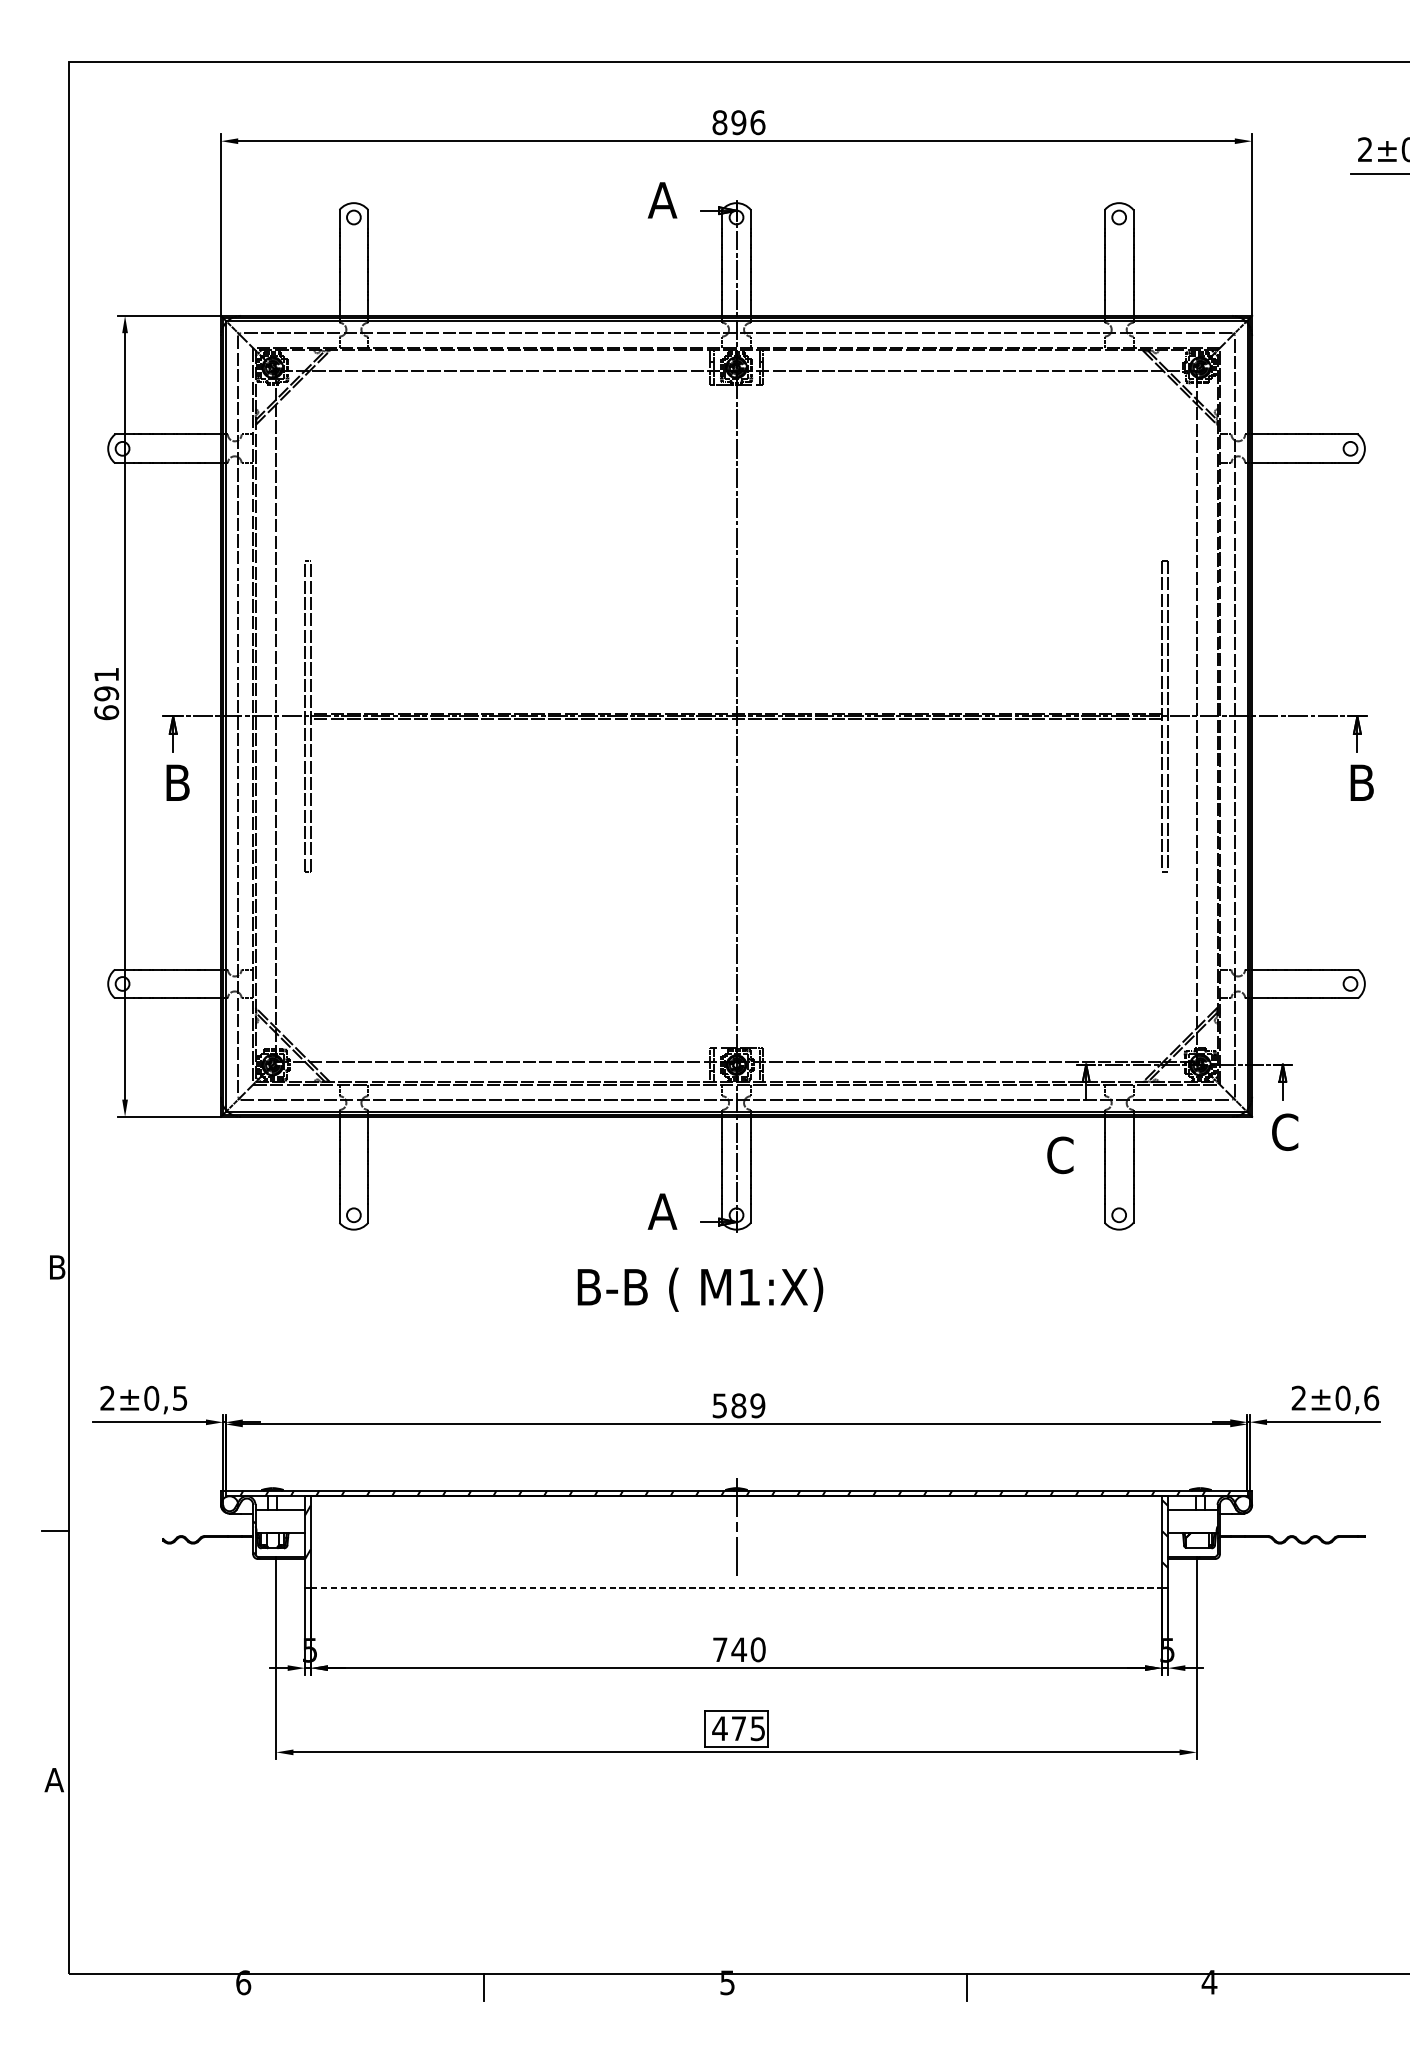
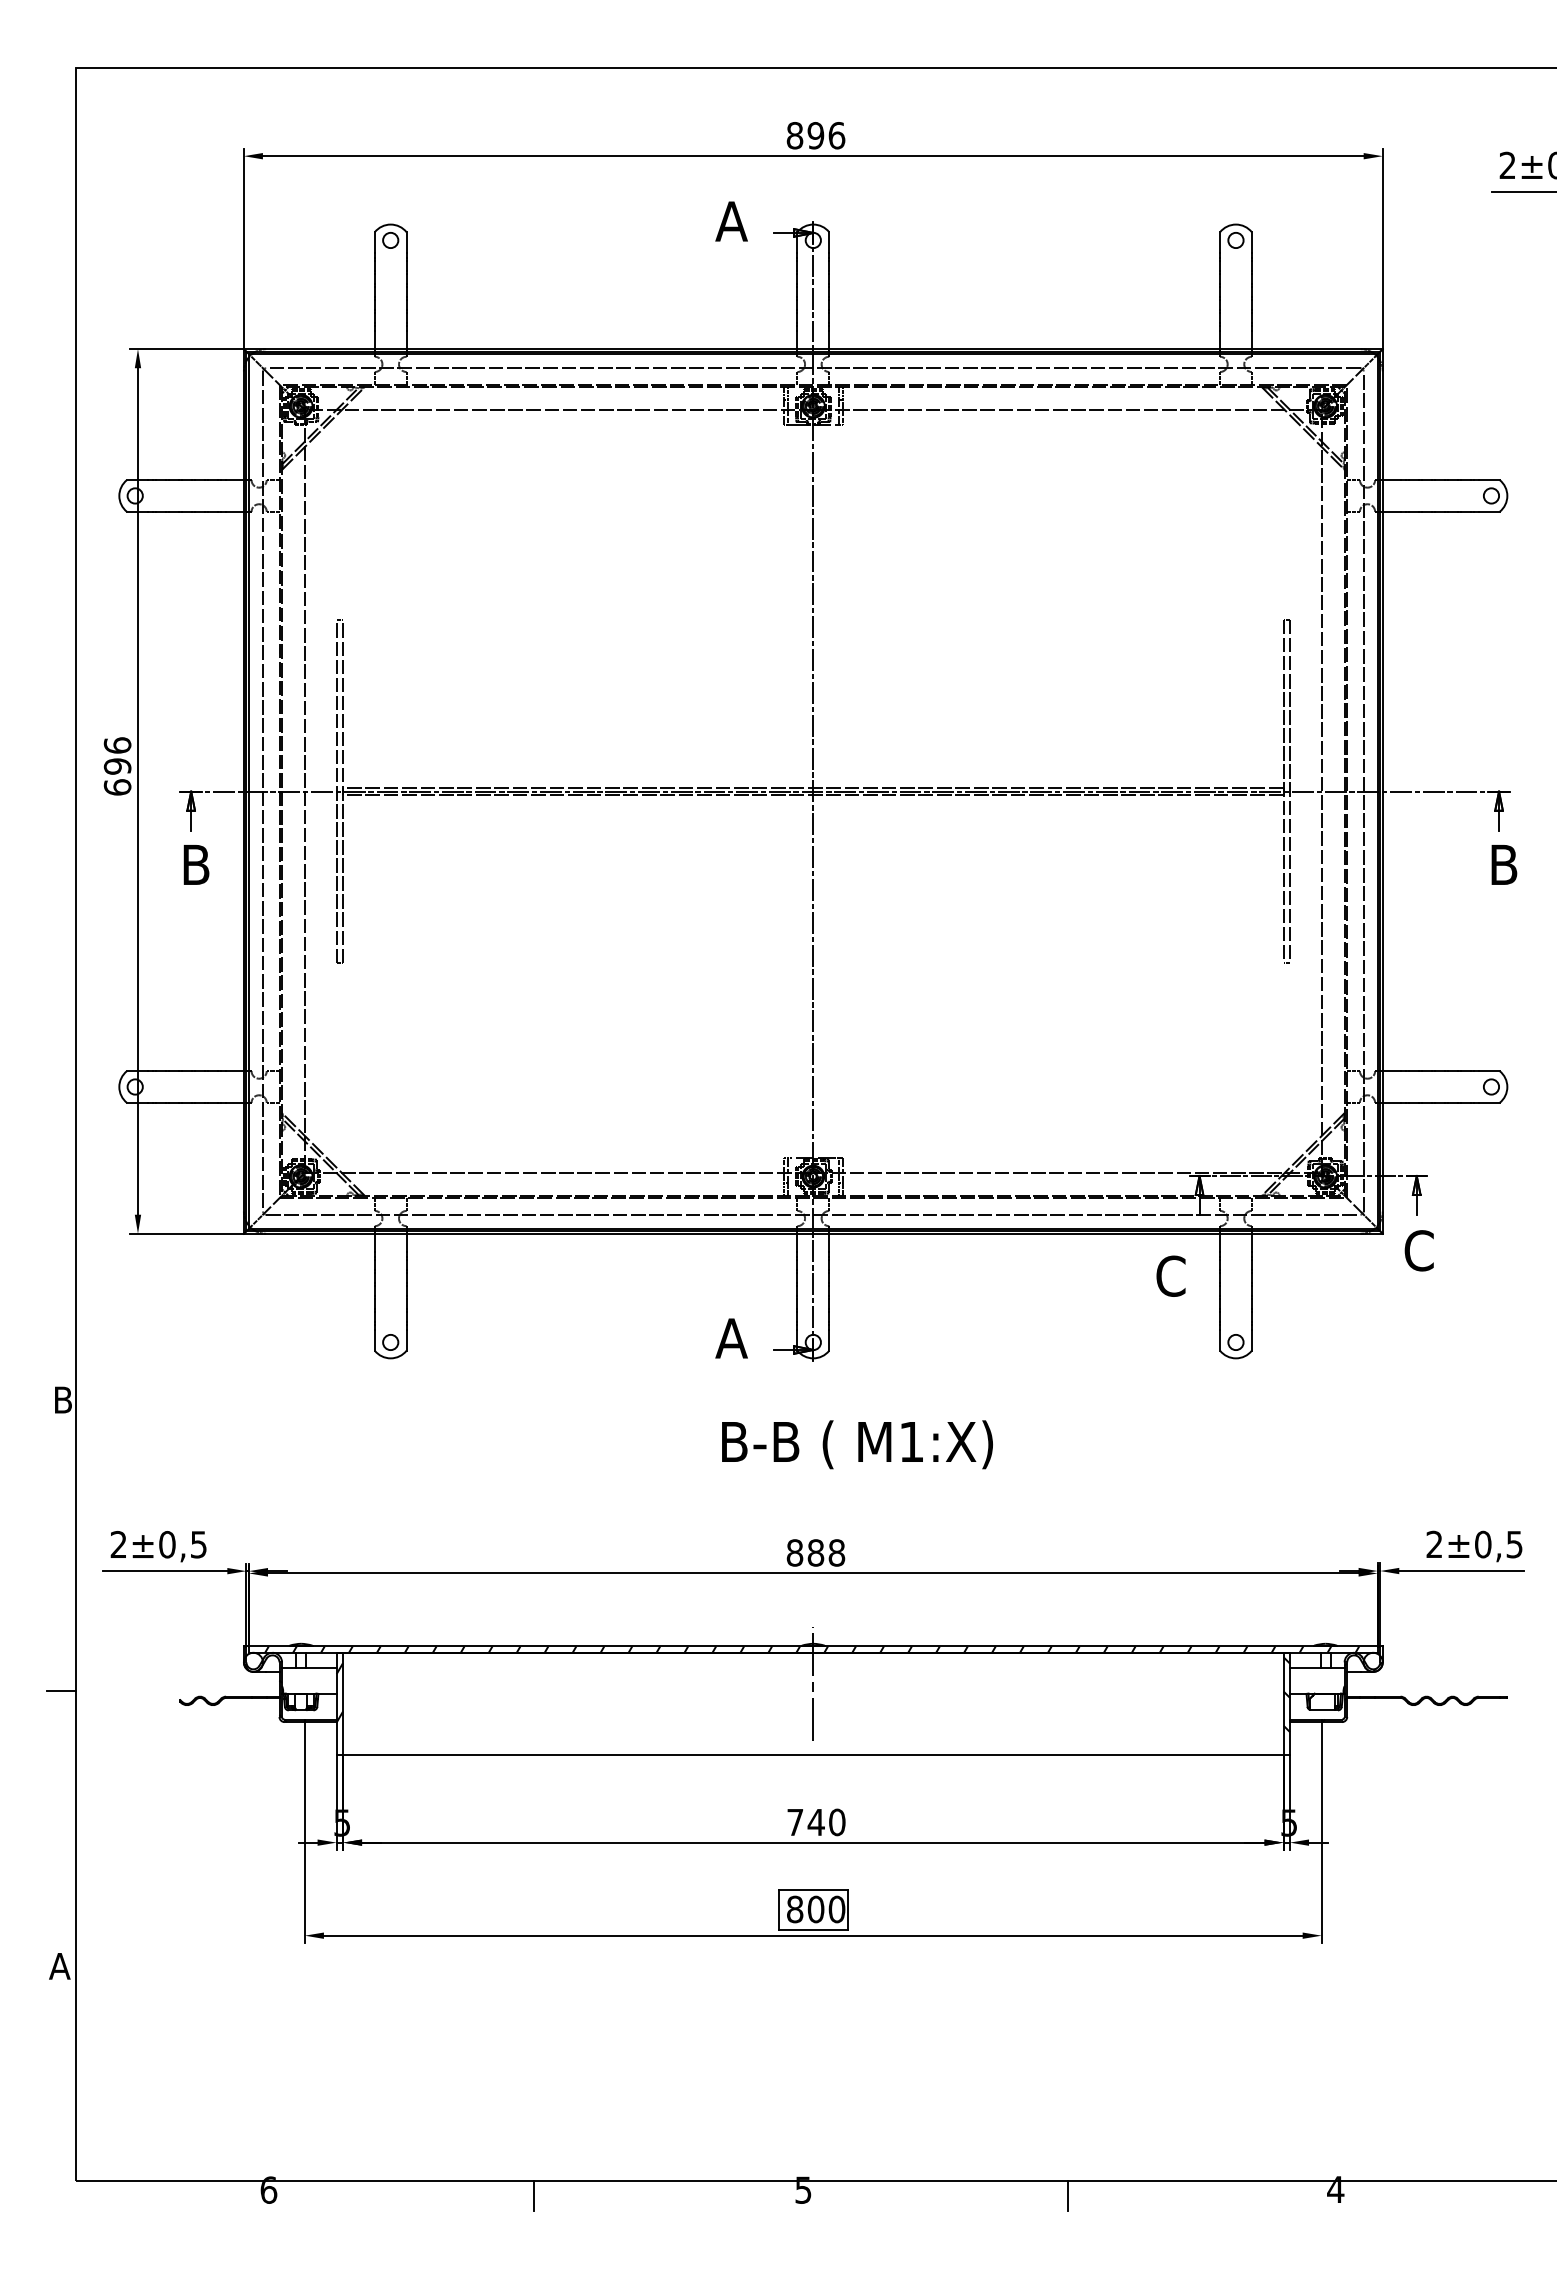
text: (106, 674) -> (117, 745), 691 -> 696
text: (700, 1289) -> (857, 1444), moved
text: (1371, 1398) -> (1514, 1544), ±0,6 -> ±0,5
text: (738, 1405) -> (815, 1552), 589 -> 888
line: (736, 1588) -> (813, 1754), dashed -> solid
text: (738, 1728) -> (815, 1909), 475 -> 800

